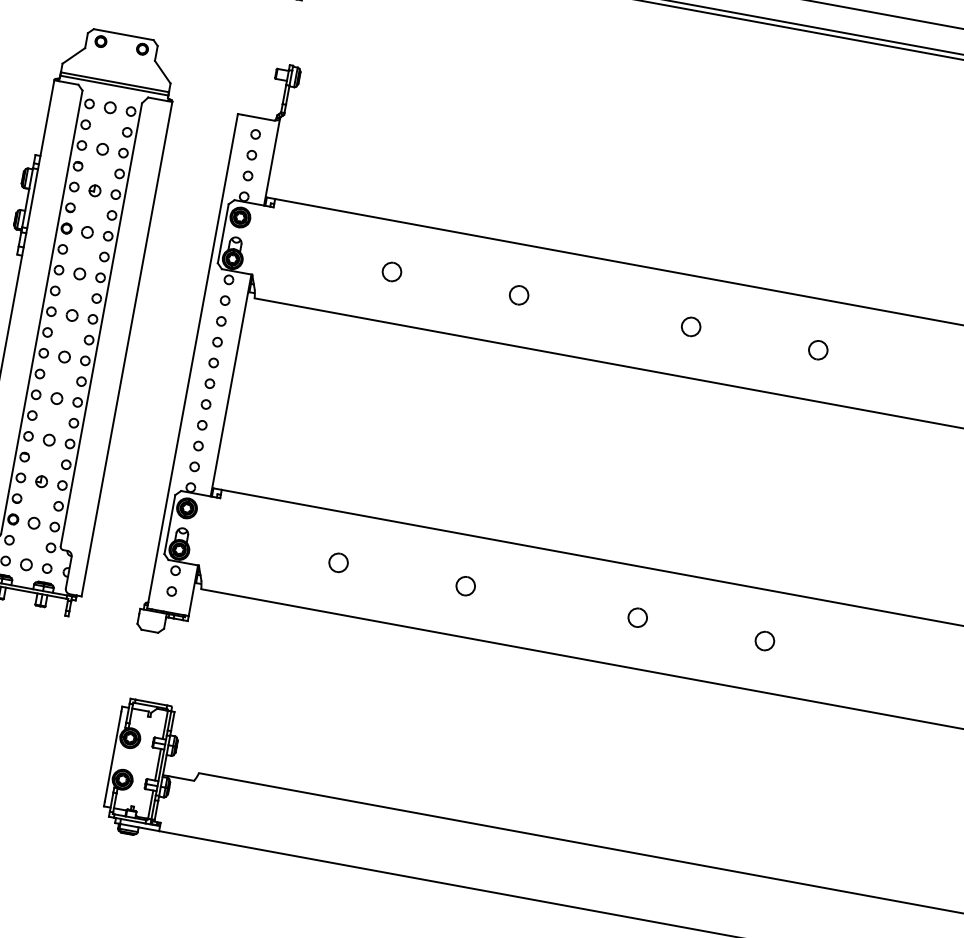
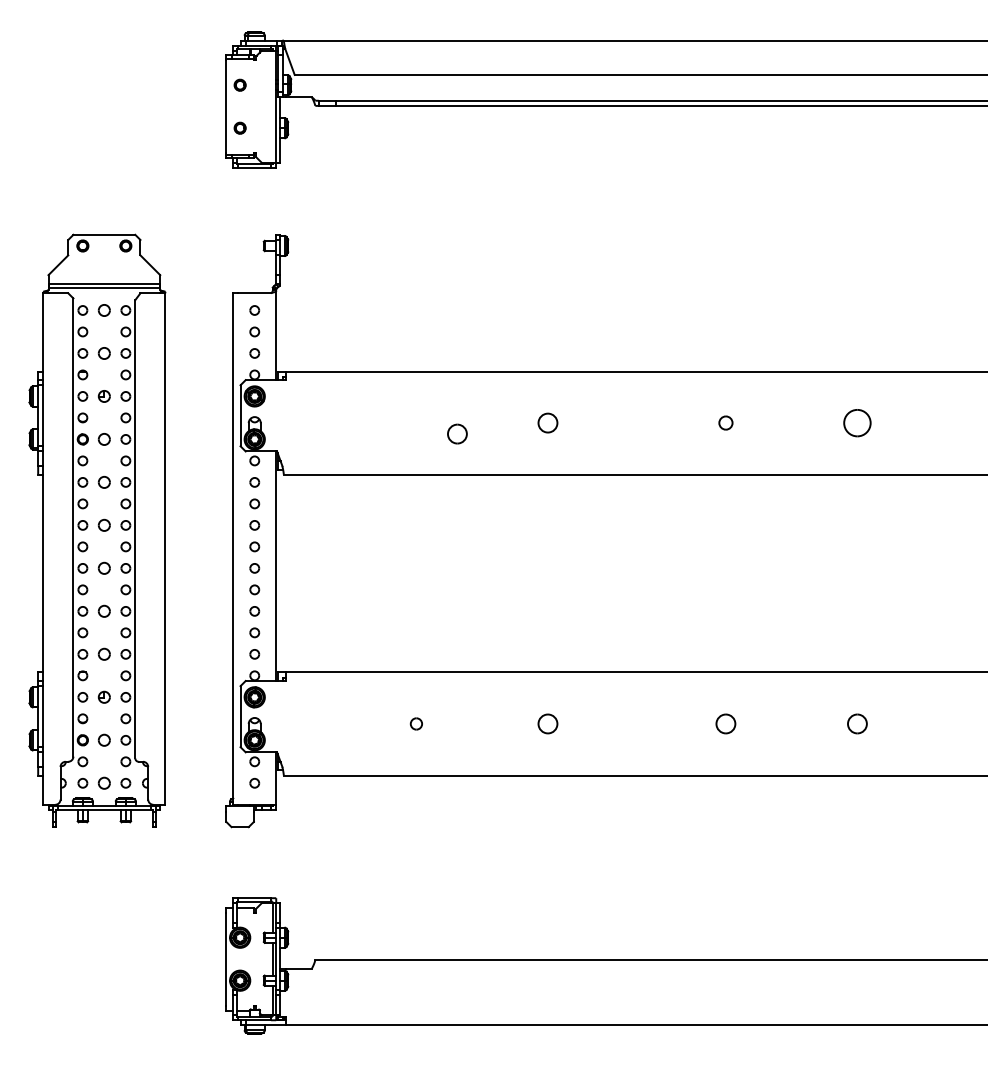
part: (392, 271) -> (457, 433), moved
part: (690, 326) -> (725, 422), size x0.7
part: (818, 349) -> (857, 422), size x1.4
part: (338, 562) -> (416, 723), size x0.6

